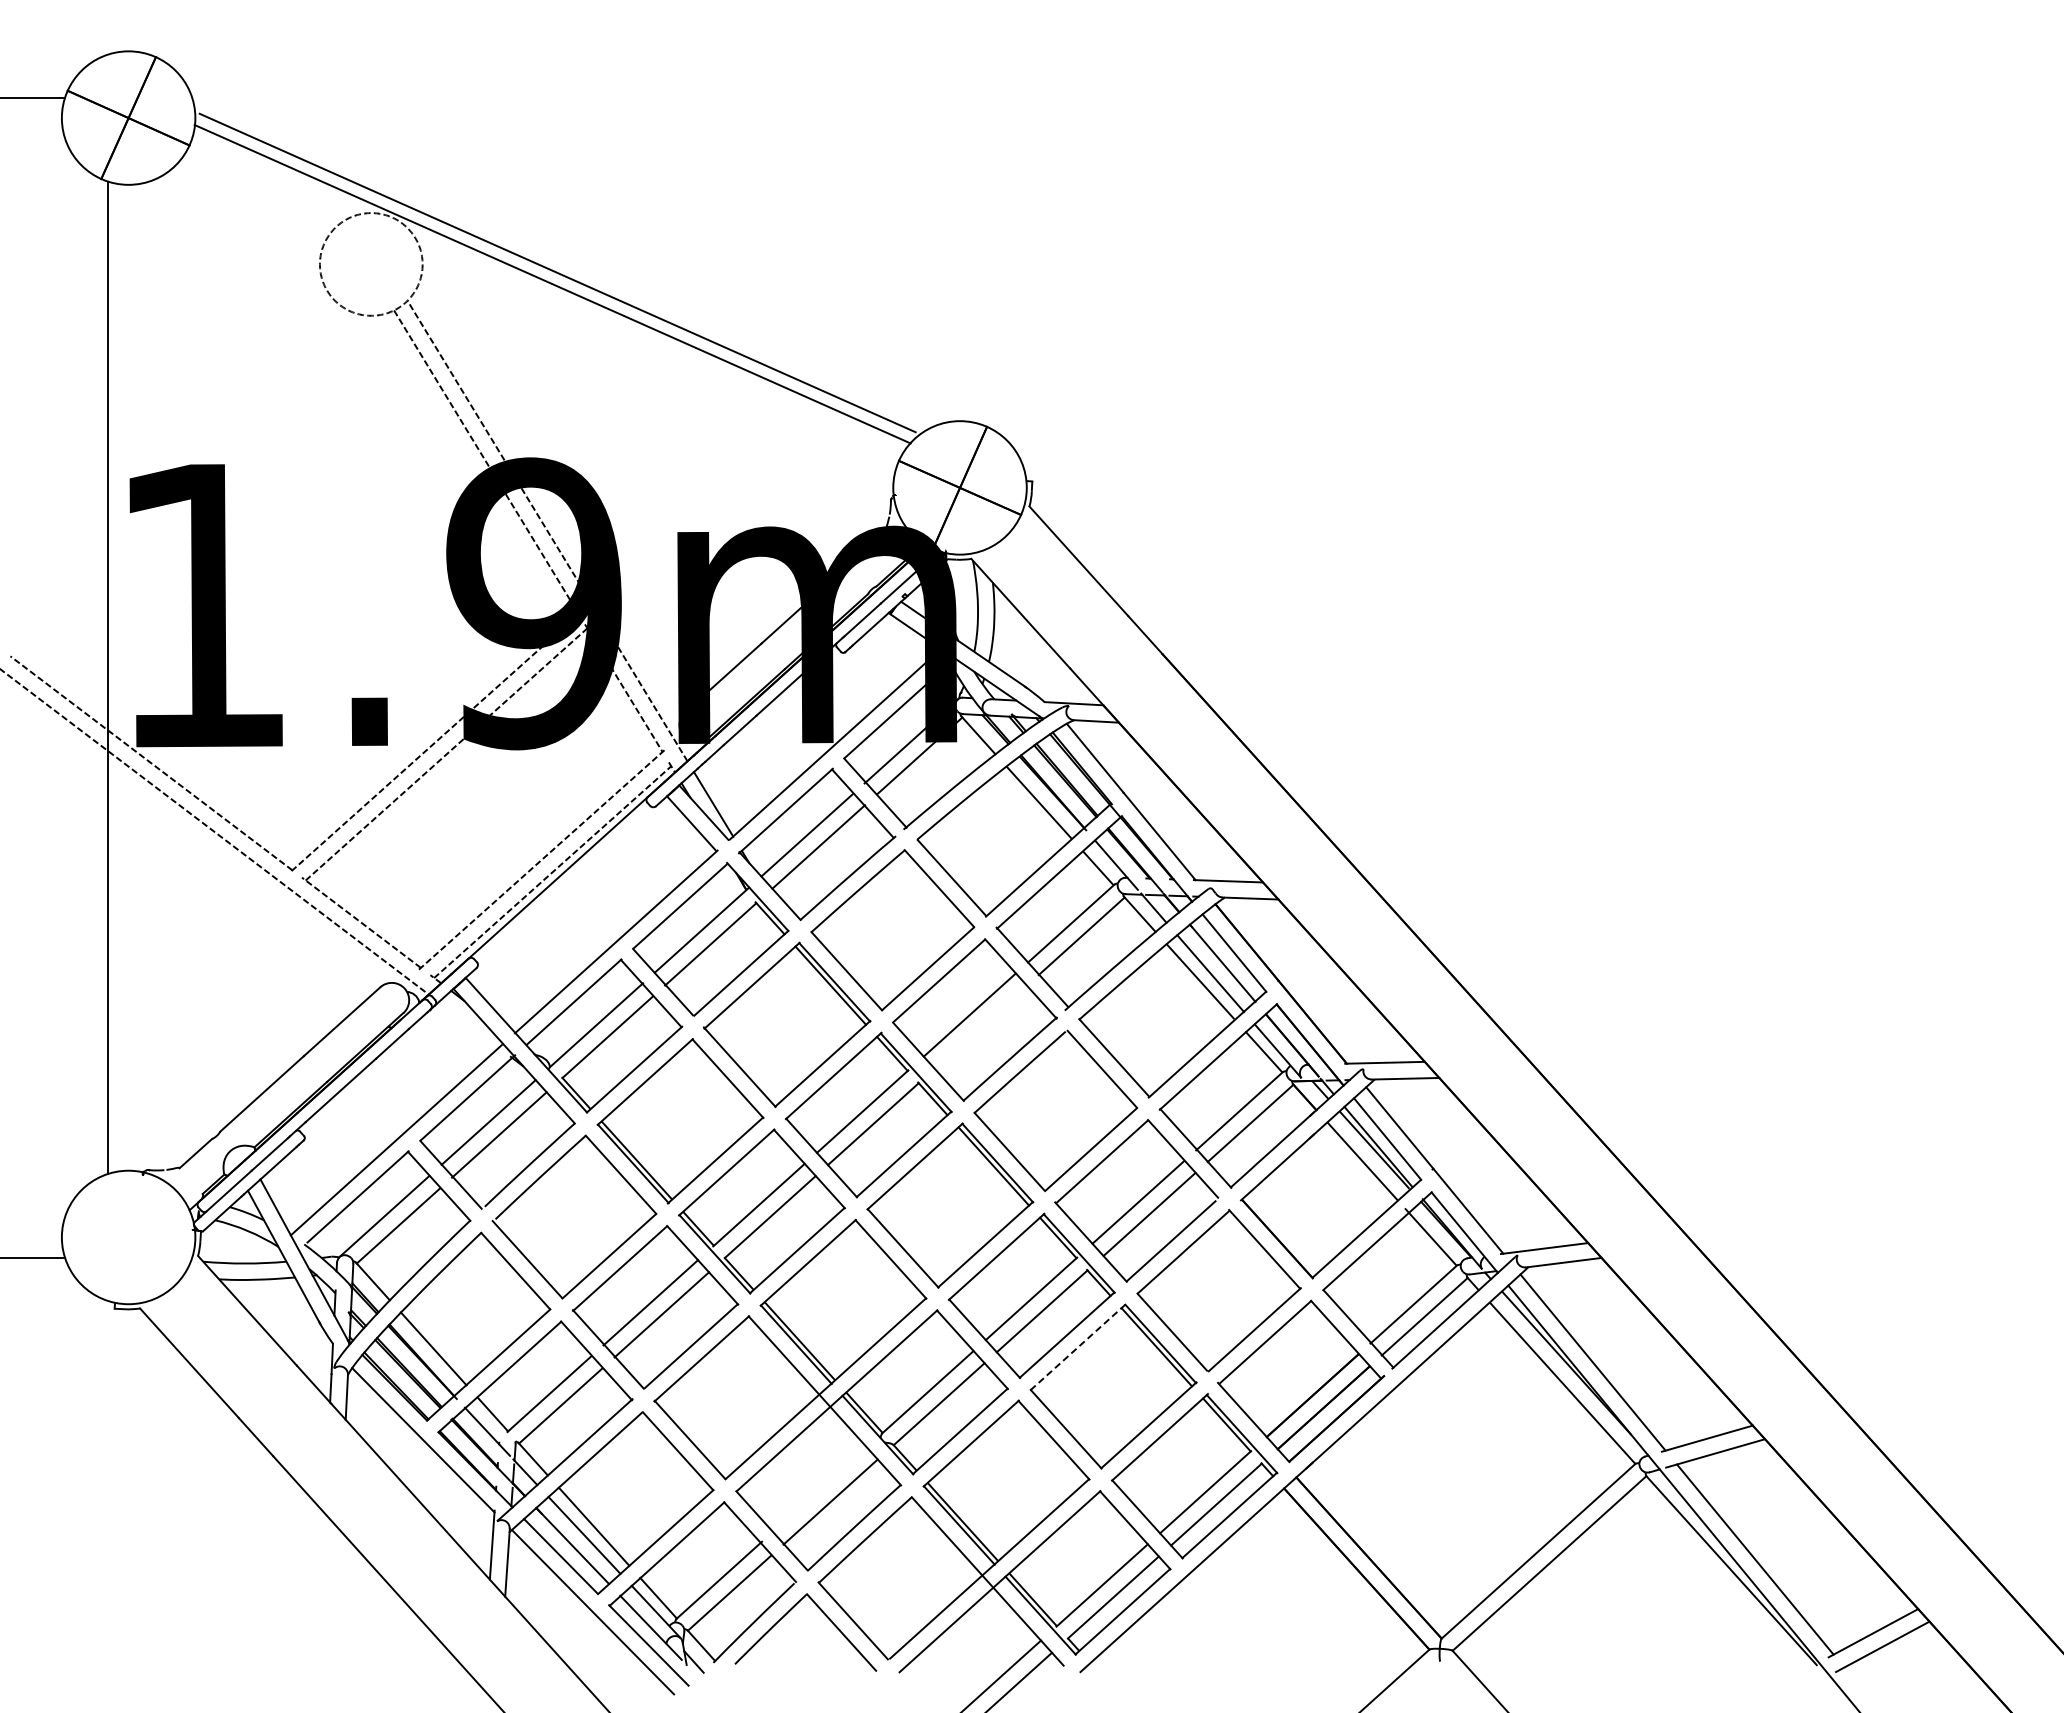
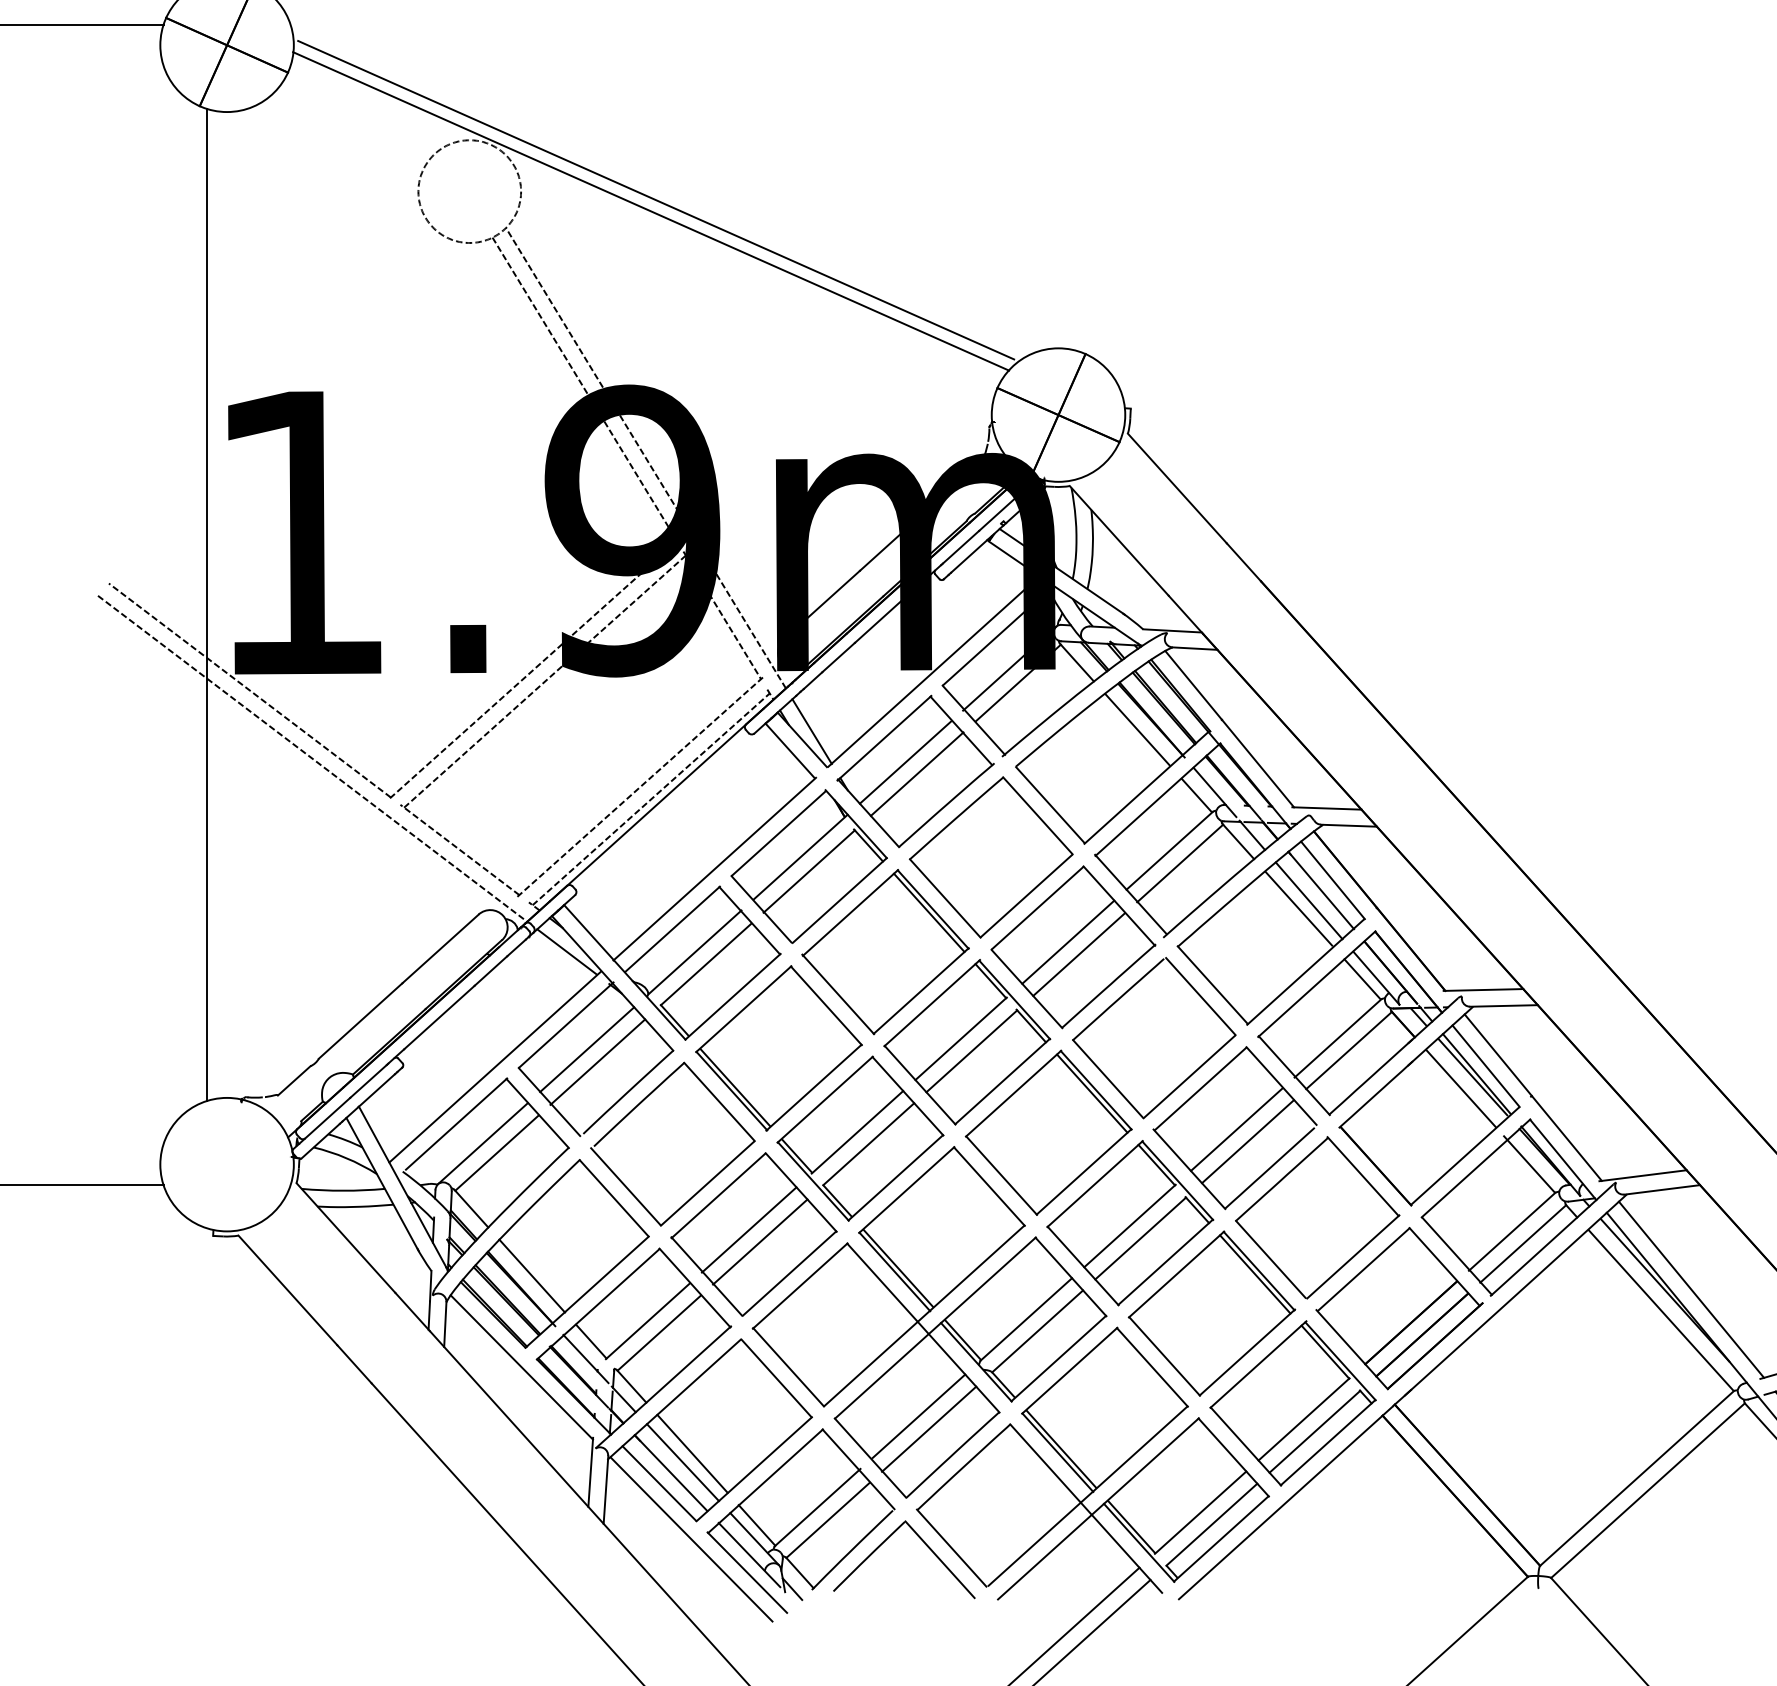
line: (467, 1024) -> (565, 951), added
line: (980, 1027) -> (1078, 954), added
line: (1078, 1347) -> (1176, 1274), dashed -> solid
line: (820, 1488) -> (918, 1415), added

